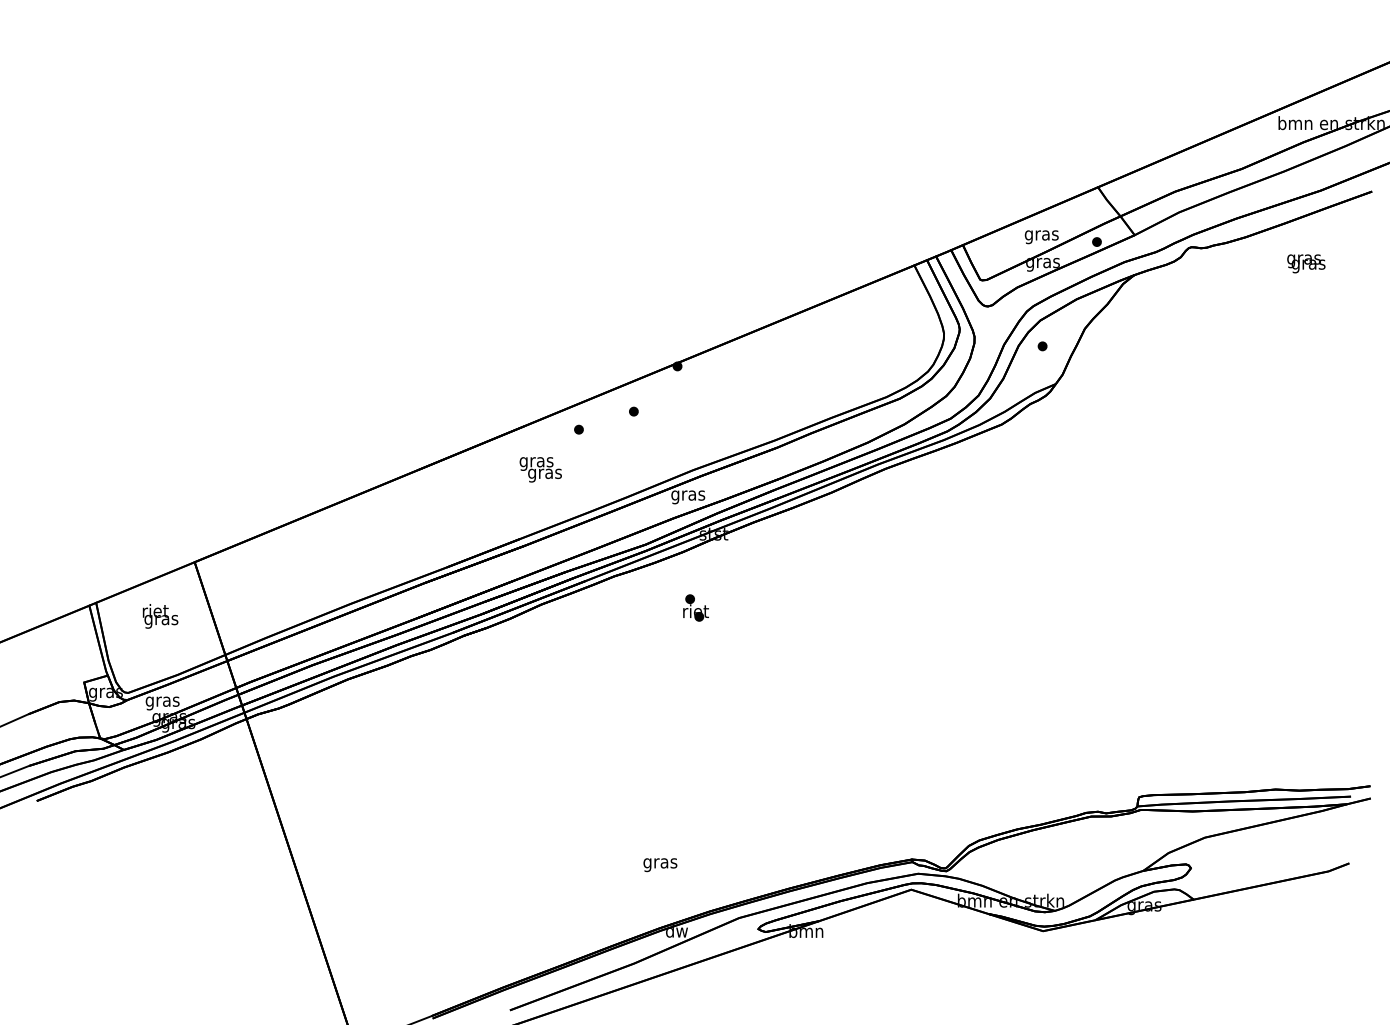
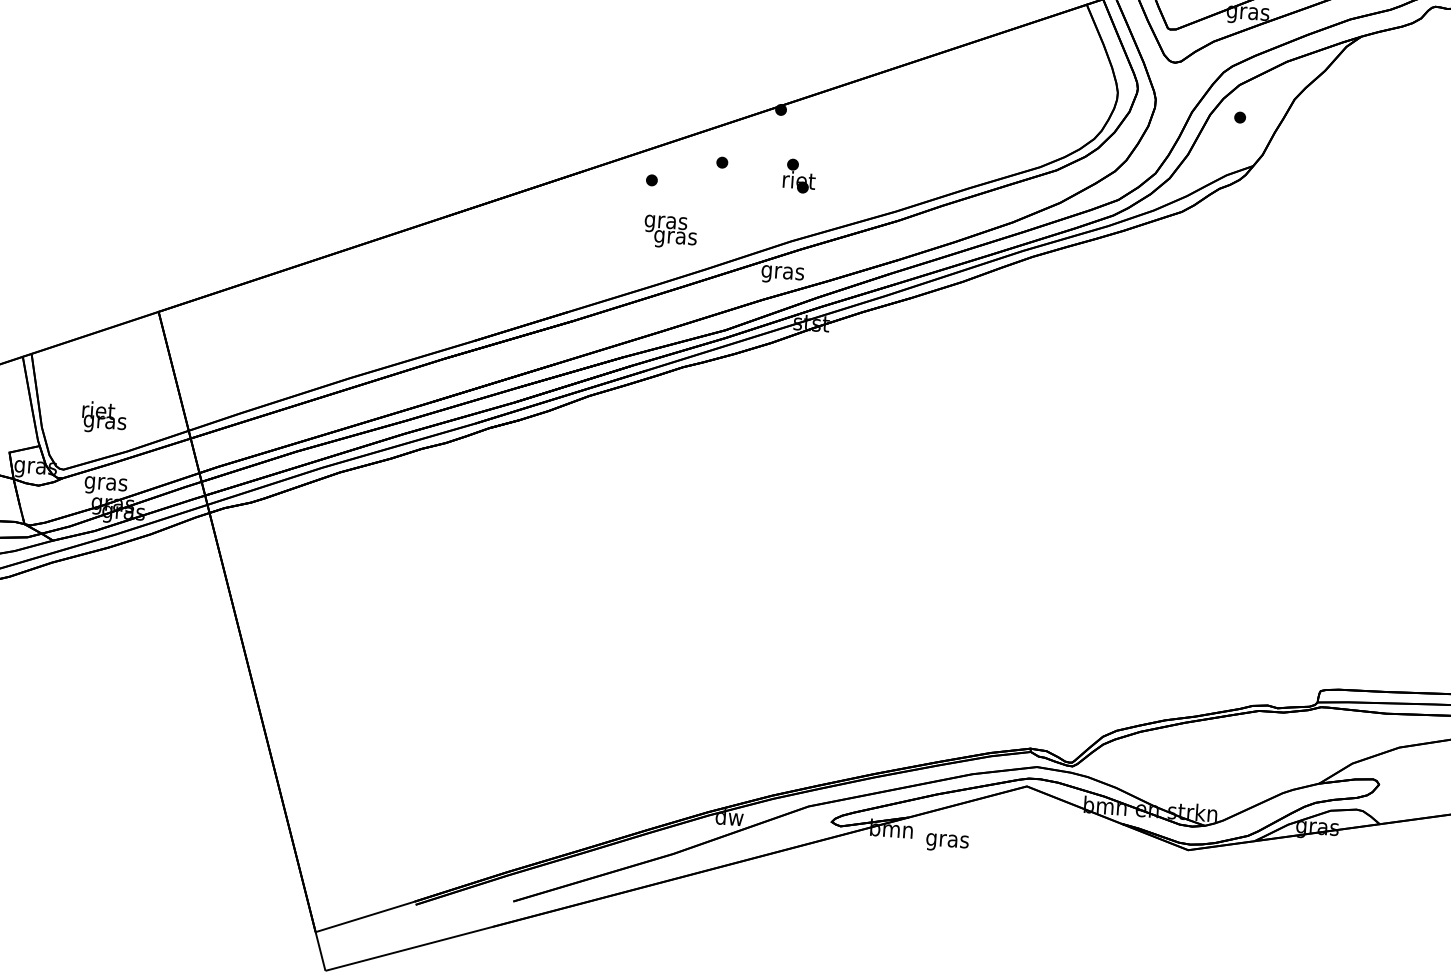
text: (540, 469) -> (670, 231), moved
part: (695, 607) -> (798, 175), moved
text: (160, 616) -> (104, 417), moved
text: (660, 865) -> (947, 843), moved

